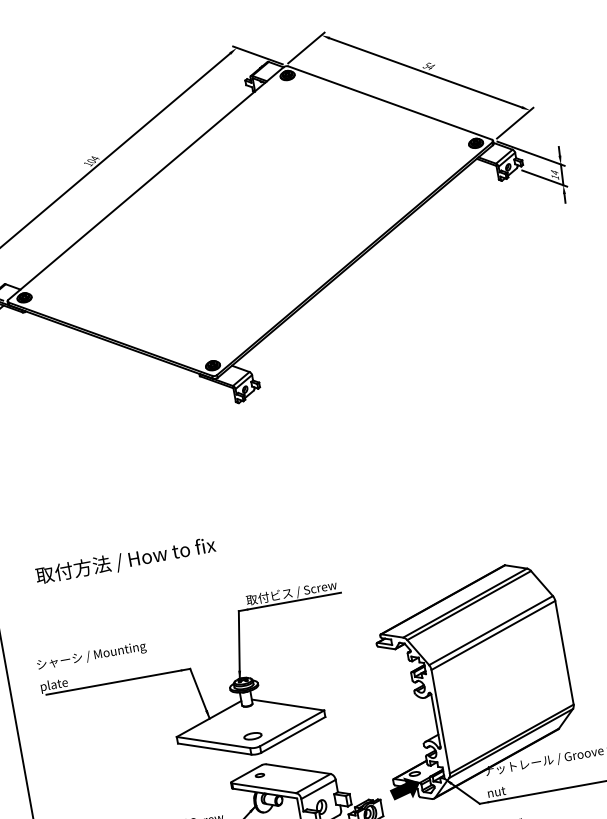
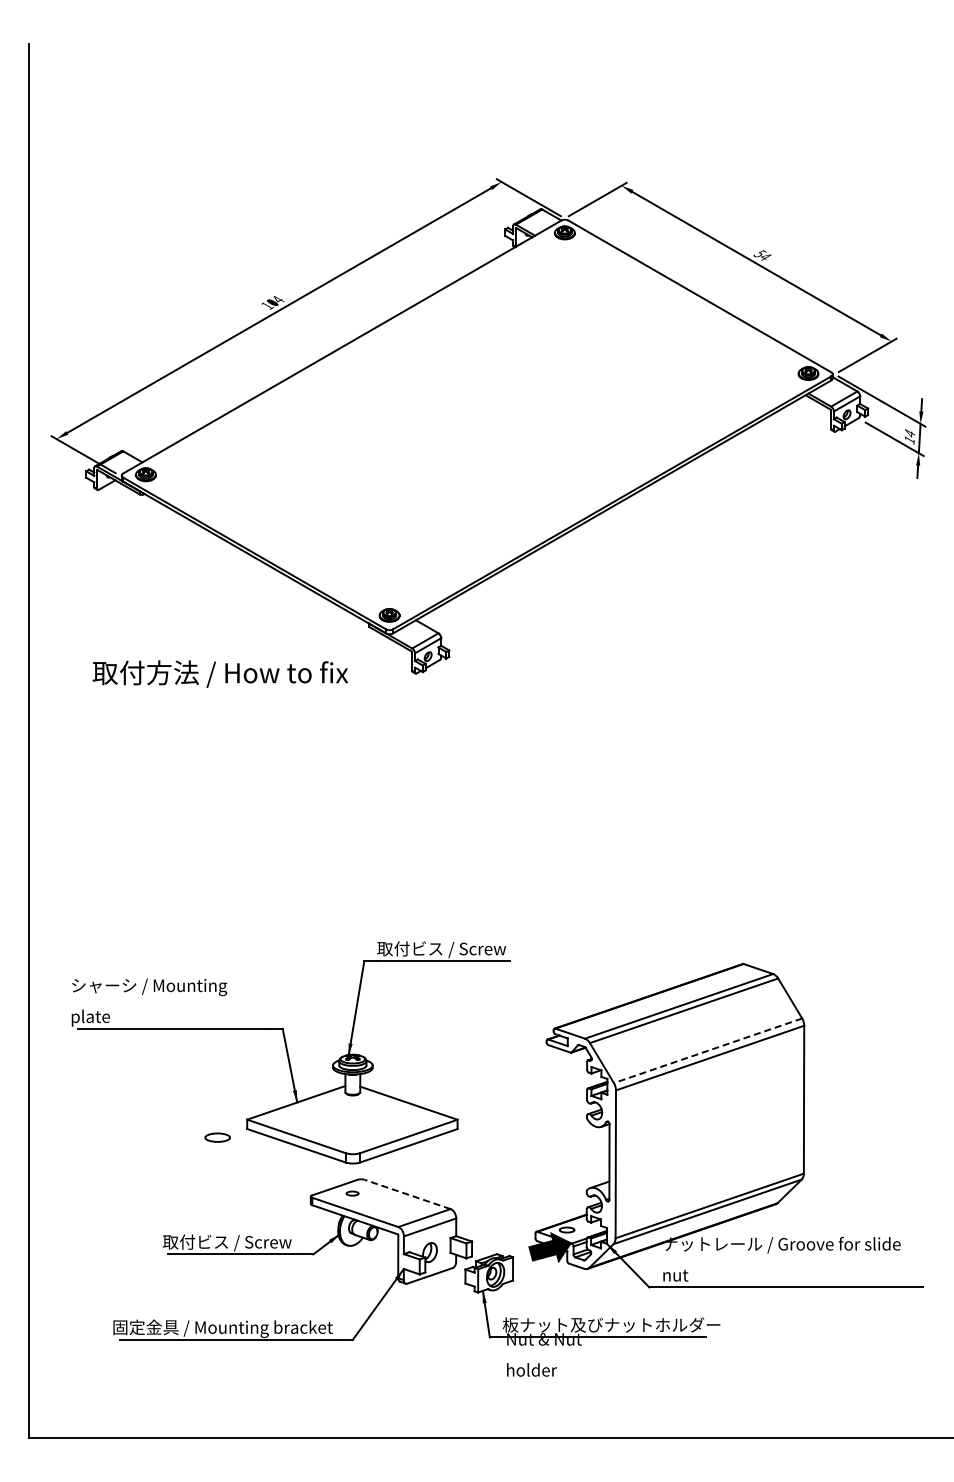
text: (125, 560) -> (220, 673), moved
line: (491, 630) -> (708, 1050), solid -> dashed
part: (252, 736) -> (217, 1137), moved
line: (298, 769) -> (407, 1194), solid -> dashed

